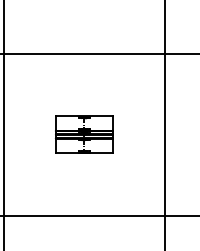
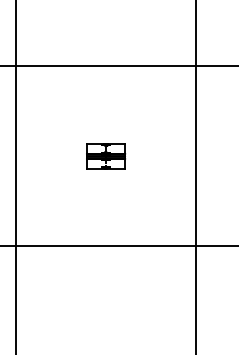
part: (83, 134) -> (105, 156), size x0.6

